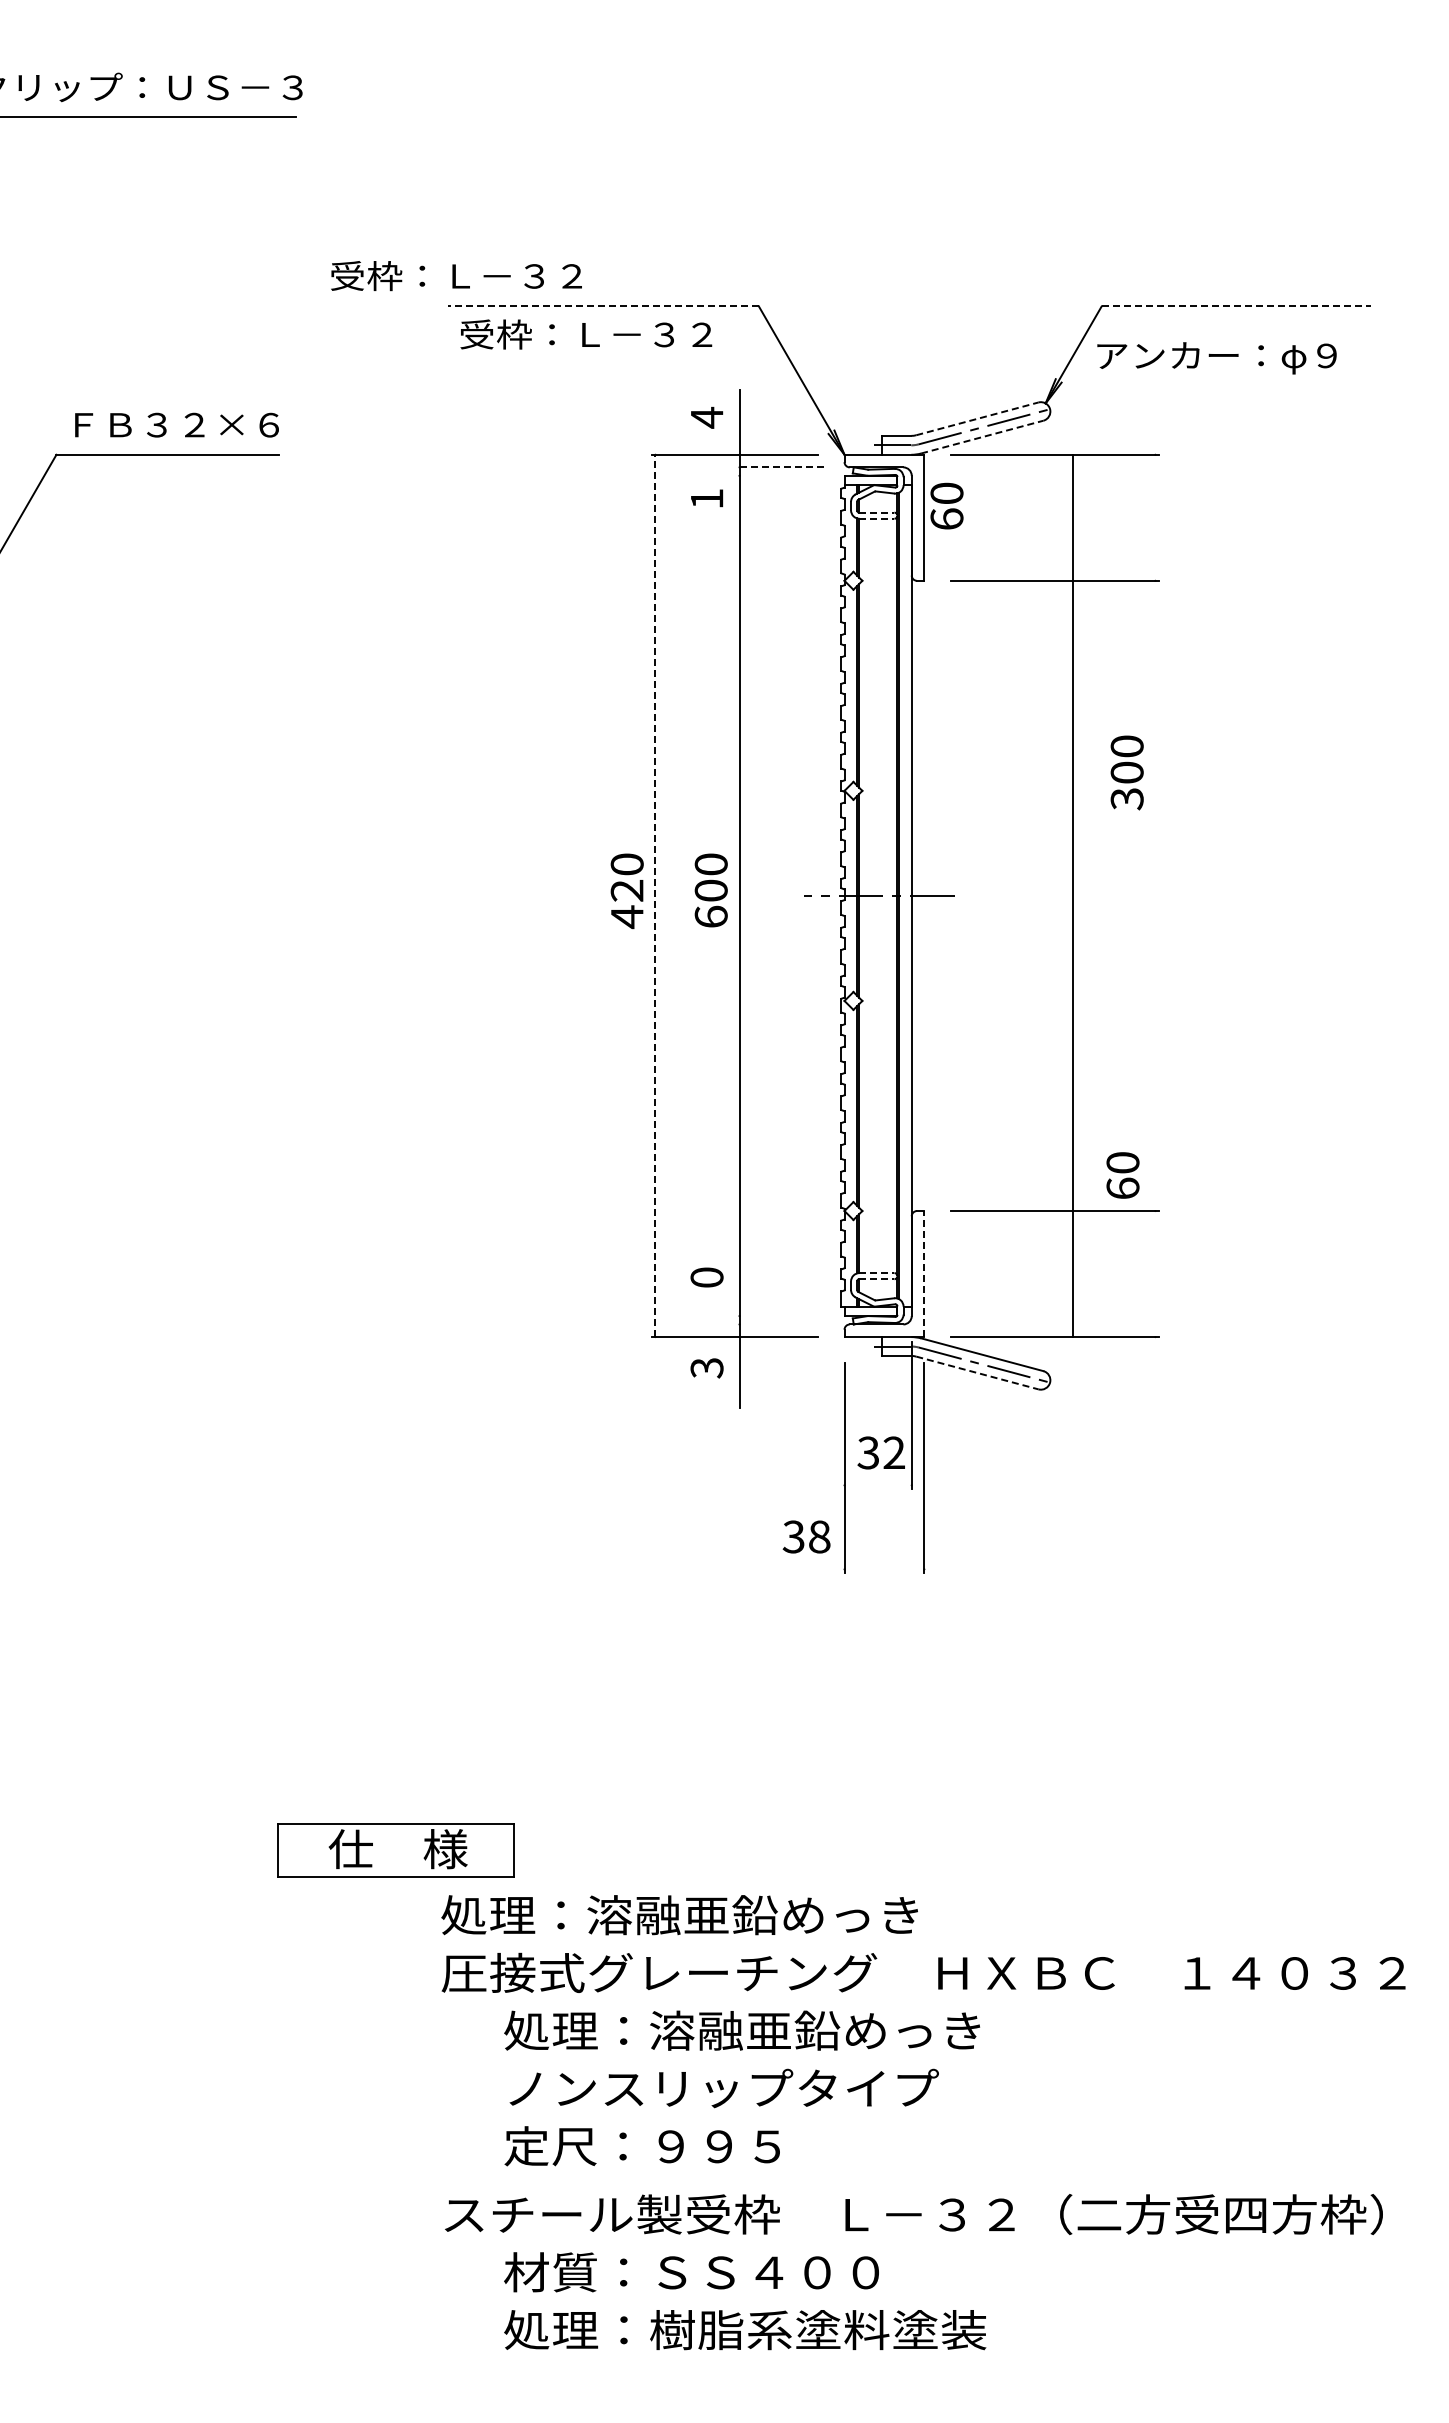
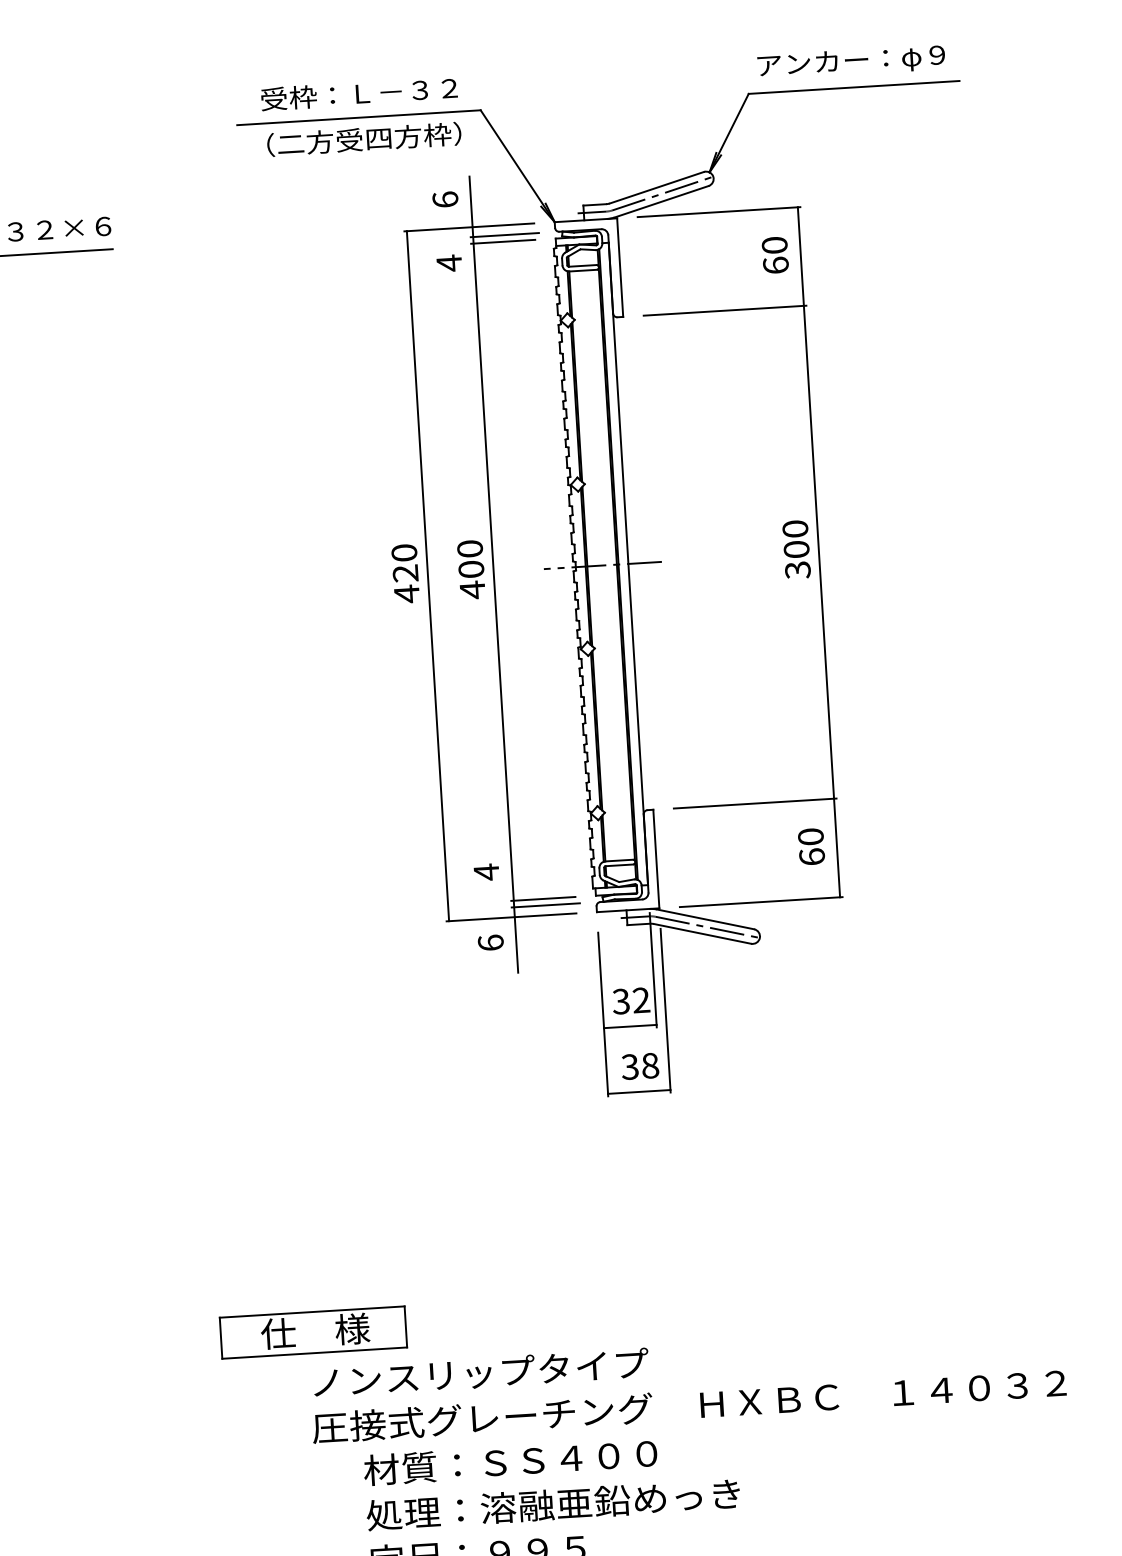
text: (456, 276) -> (359, 94), moved
line: (603, 306) -> (359, 117), dashed -> solid
line: (1236, 306) -> (854, 87), dashed -> solid
text: (596, 334) -> (355, 139), 受枠：Ｌ－３２ -> （二方受四方枠）
text: (1216, 358) -> (851, 62), moved
text: (706, 417) -> (445, 199), 4 -> 6
line: (977, 418) -> (656, 187), dashed -> solid
line: (982, 437) -> (661, 202), dashed -> solid
line: (779, 467) -> (504, 235), dashed -> solid
line: (777, 475) -> (503, 241), added
text: (707, 499) -> (449, 263), 1 -> 4
text: (946, 505) -> (774, 254), moved
line: (876, 512) -> (582, 265), dashed -> solid
line: (877, 518) -> (583, 270), dashed -> solid
text: (1126, 772) -> (796, 549), moved
line: (655, 895) -> (427, 575), dashed -> solid
line: (1073, 895) -> (819, 551), moved
text: (710, 917) -> (472, 590), 600 -> 400
text: (1122, 1175) -> (811, 846), moved
line: (877, 1273) -> (619, 860), dashed -> solid
line: (924, 1273) -> (656, 858), dashed -> solid
text: (706, 1277) -> (486, 872), 0 -> 4
line: (876, 1279) -> (619, 865), dashed -> solid
line: (777, 1316) -> (543, 899), added
line: (779, 1324) -> (545, 905), added
text: (706, 1367) -> (490, 942), 3 -> 6
line: (977, 1373) -> (702, 934), dashed -> solid
line: (877, 1485) -> (629, 1026), added
text: (806, 1536) -> (640, 1066), moved
line: (884, 1569) -> (639, 1092), added
part: (395, 1850) -> (313, 1332), moved
text: (679, 1915) -> (495, 1372), 処理：溶融亜鉛めっき -> ノンスリップタイプ
text: (742, 2030) -> (550, 1459), 処理：溶融亜鉛めっき -> 材質：ＳＳ４００
text: (742, 2088) -> (553, 1504), ノンスリップタイプ -> 処理：溶融亜鉛めっき

